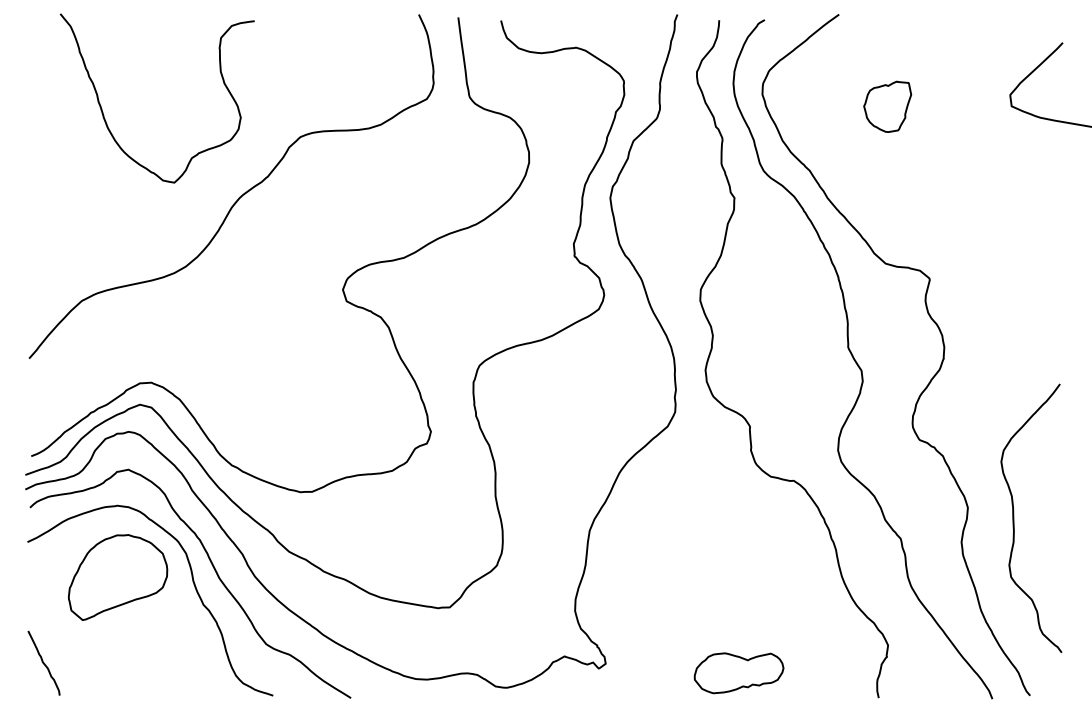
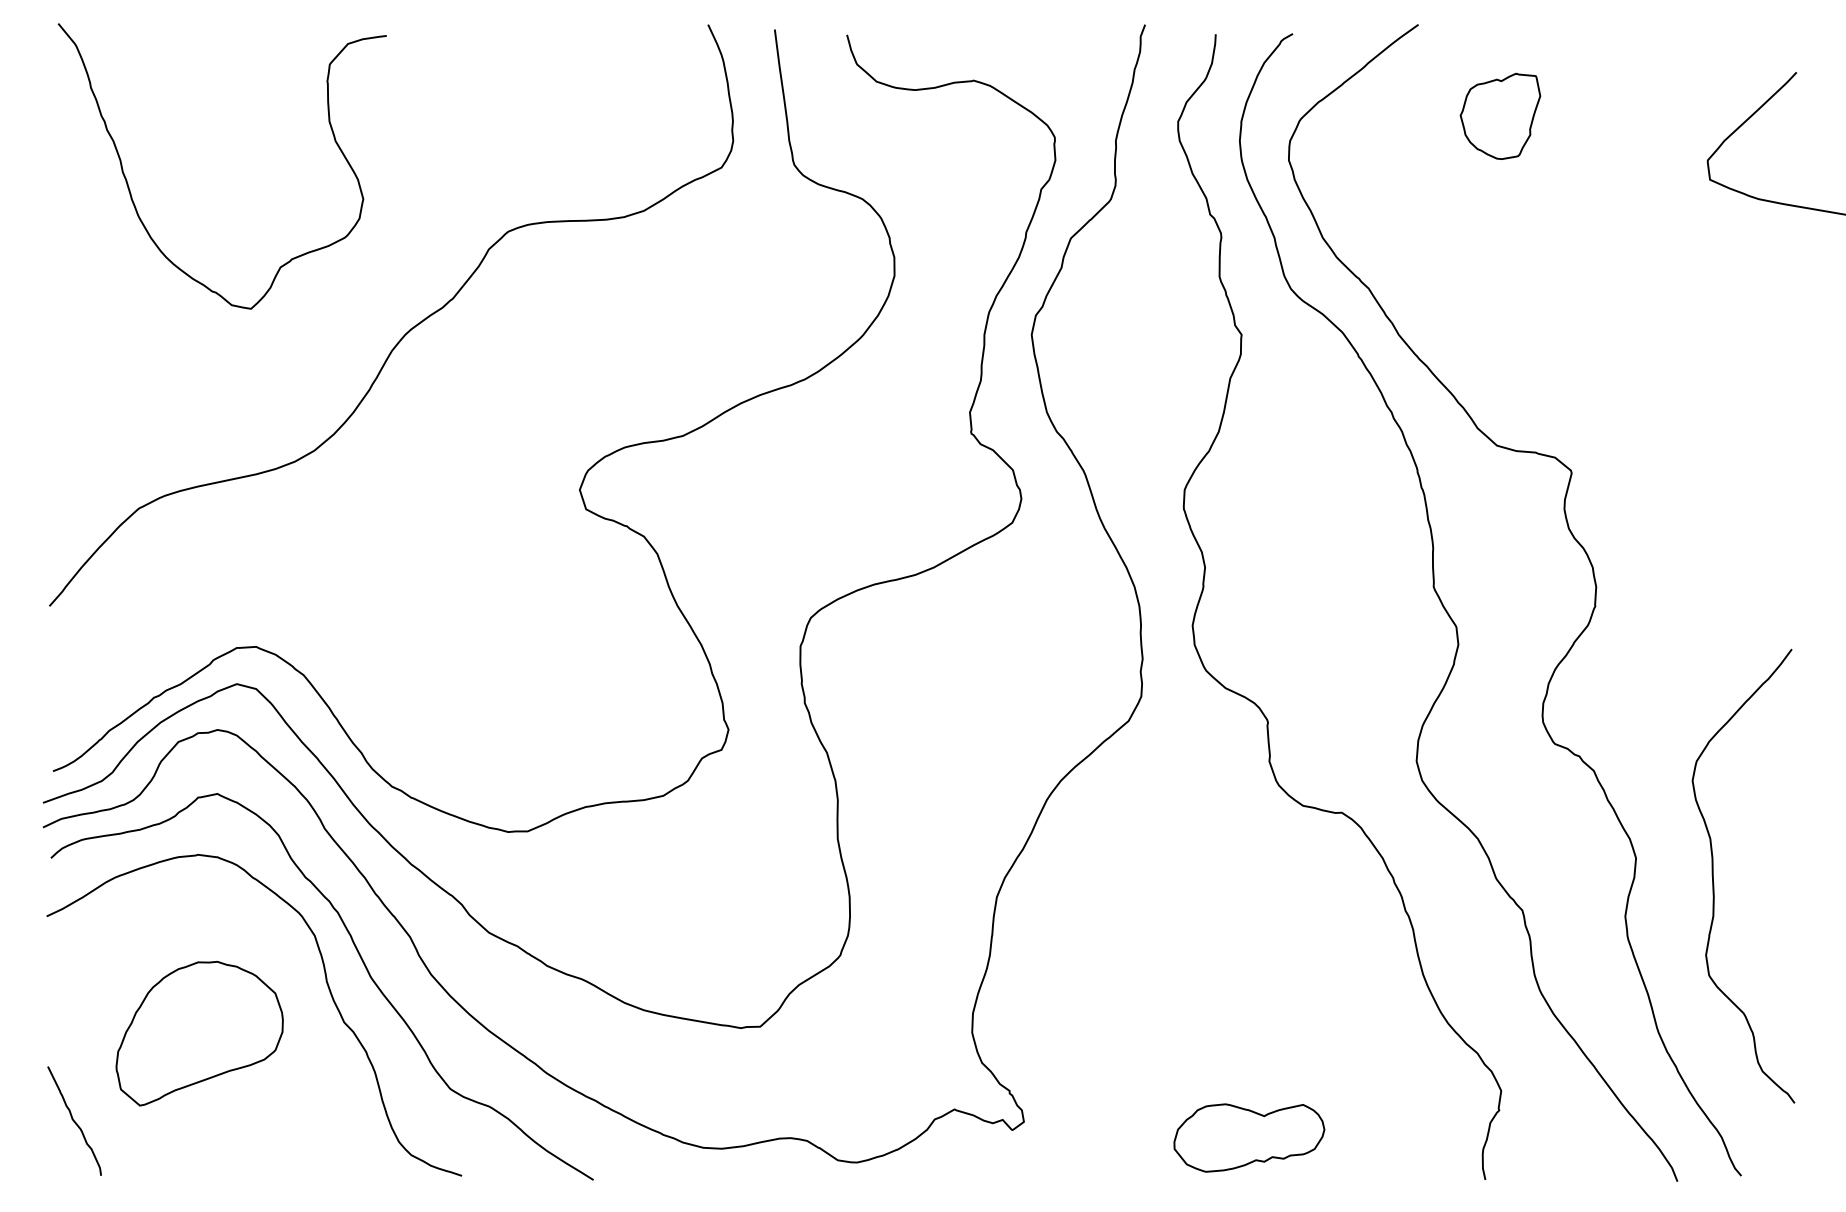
part: (887, 106) -> (1500, 115), moved
curve: (104, 115) -> (132, 195), moved
part: (117, 577) -> (198, 1033), moved

